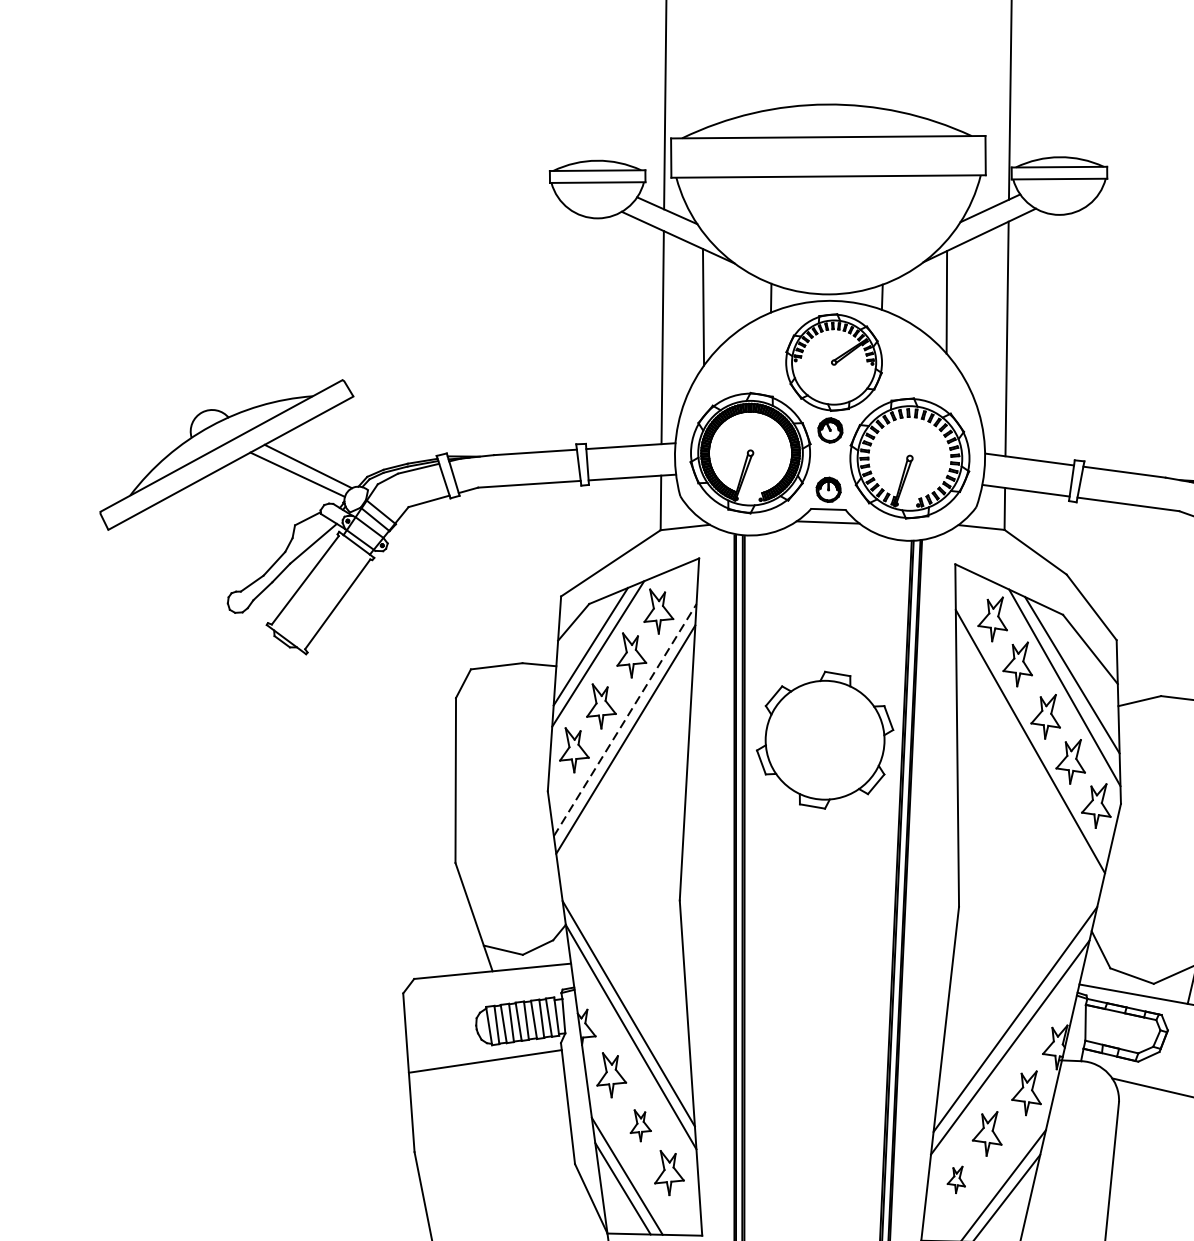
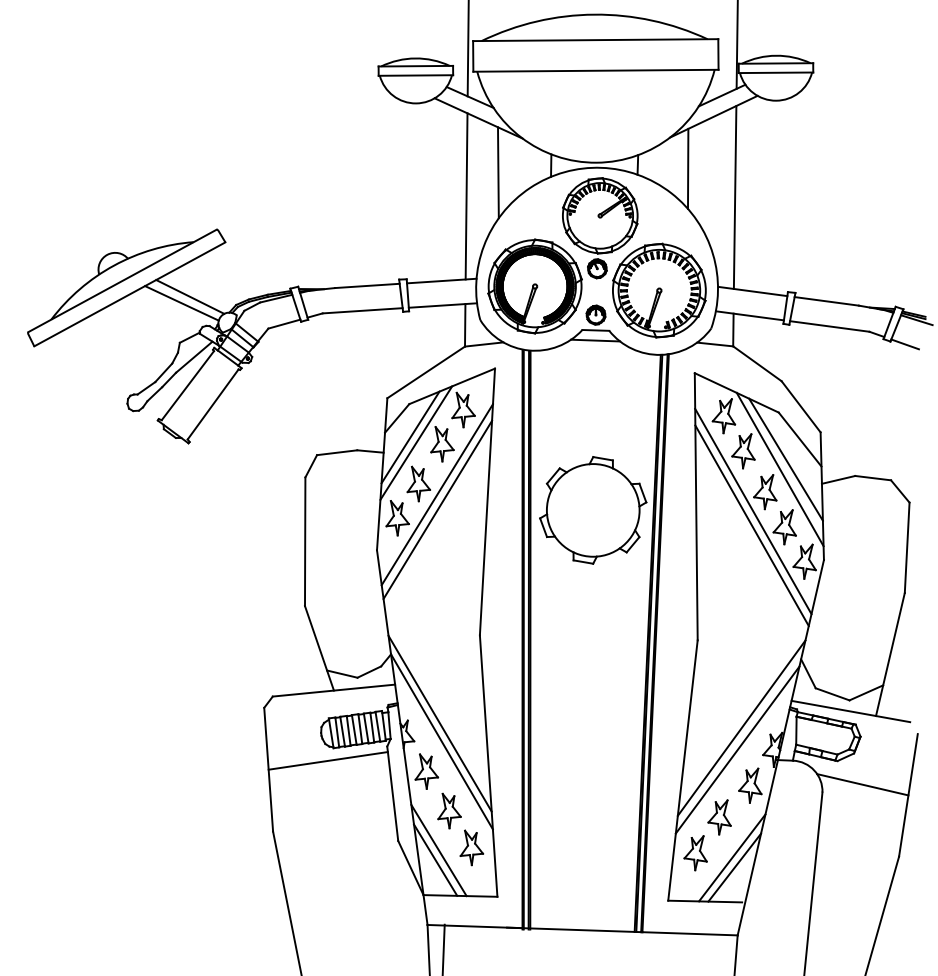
line: (625, 719) -> (437, 494), dashed -> solid
line: (1028, 759) -> (751, 525), added
part: (640, 1125) -> (449, 810), size x1.43
part: (956, 1180) -> (695, 853), size x1.67

